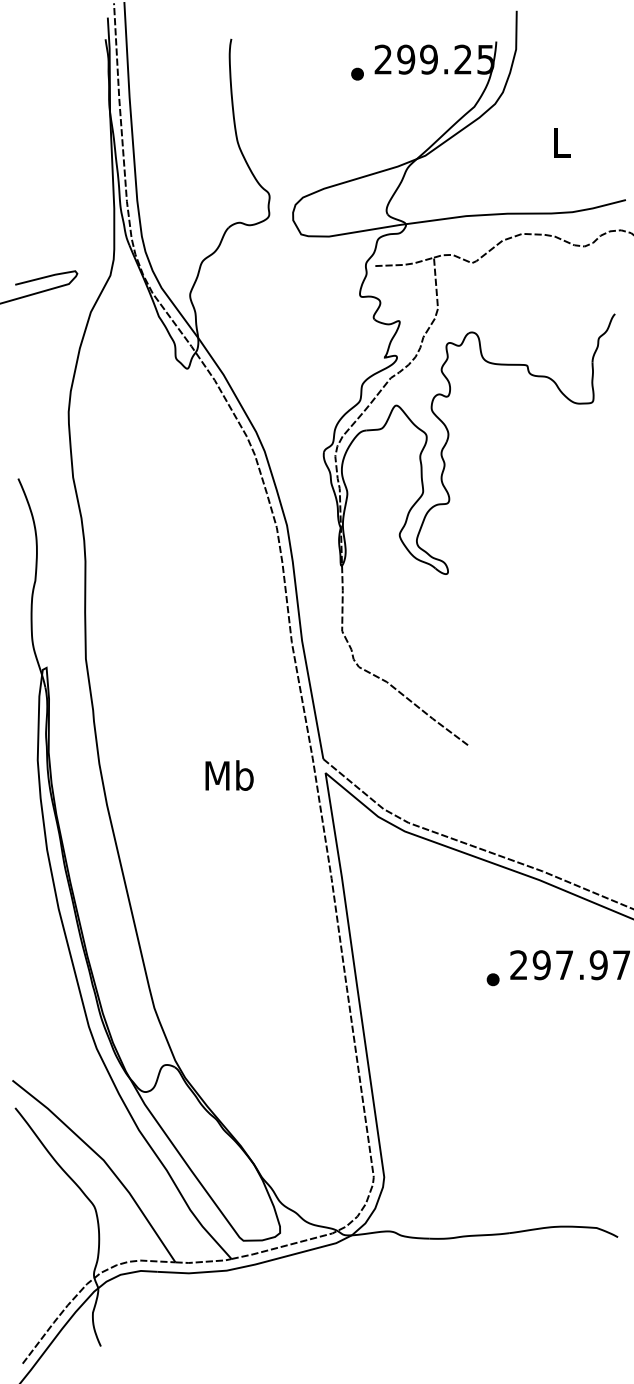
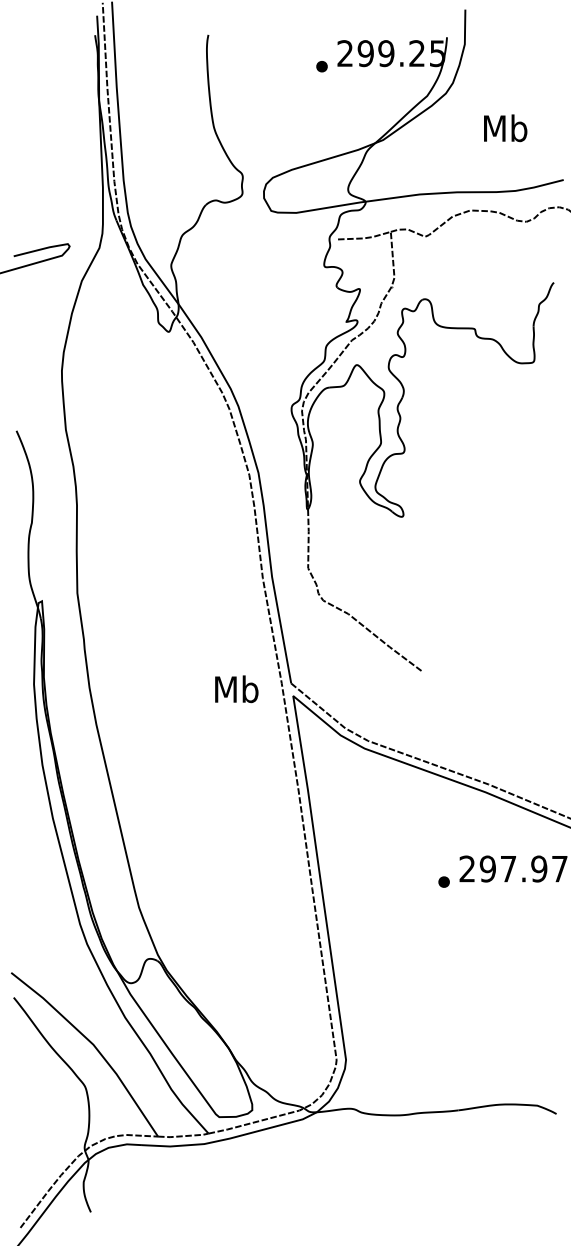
text: (561, 142) -> (505, 128), L -> Mb
text: (229, 775) -> (236, 689), moved

